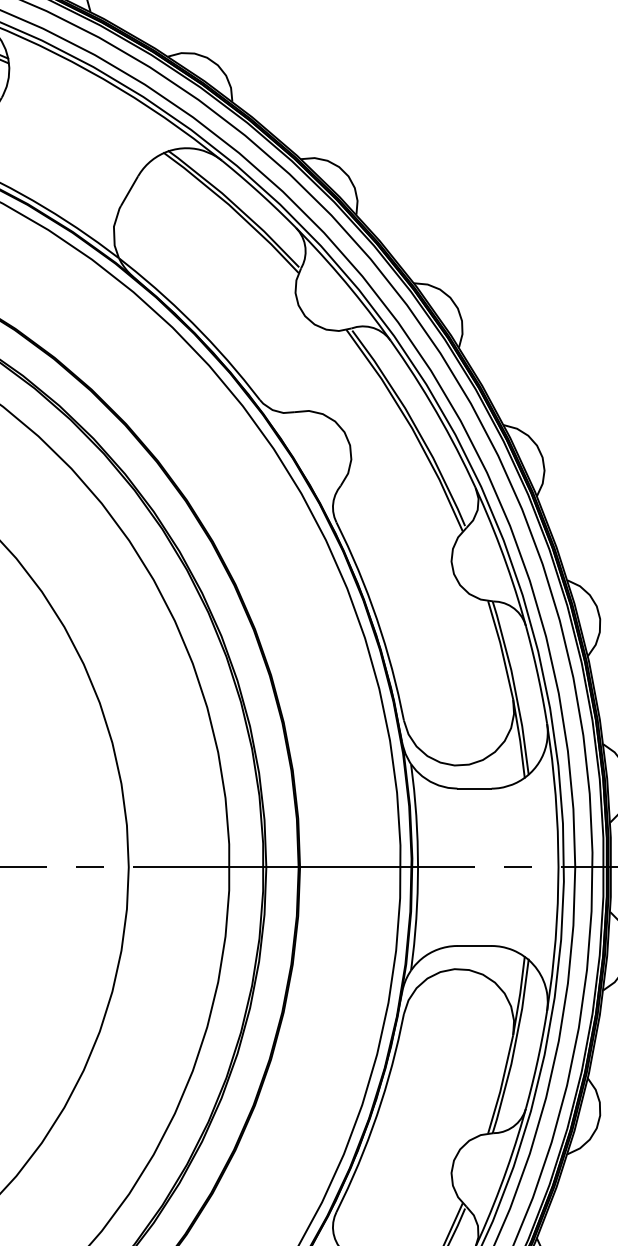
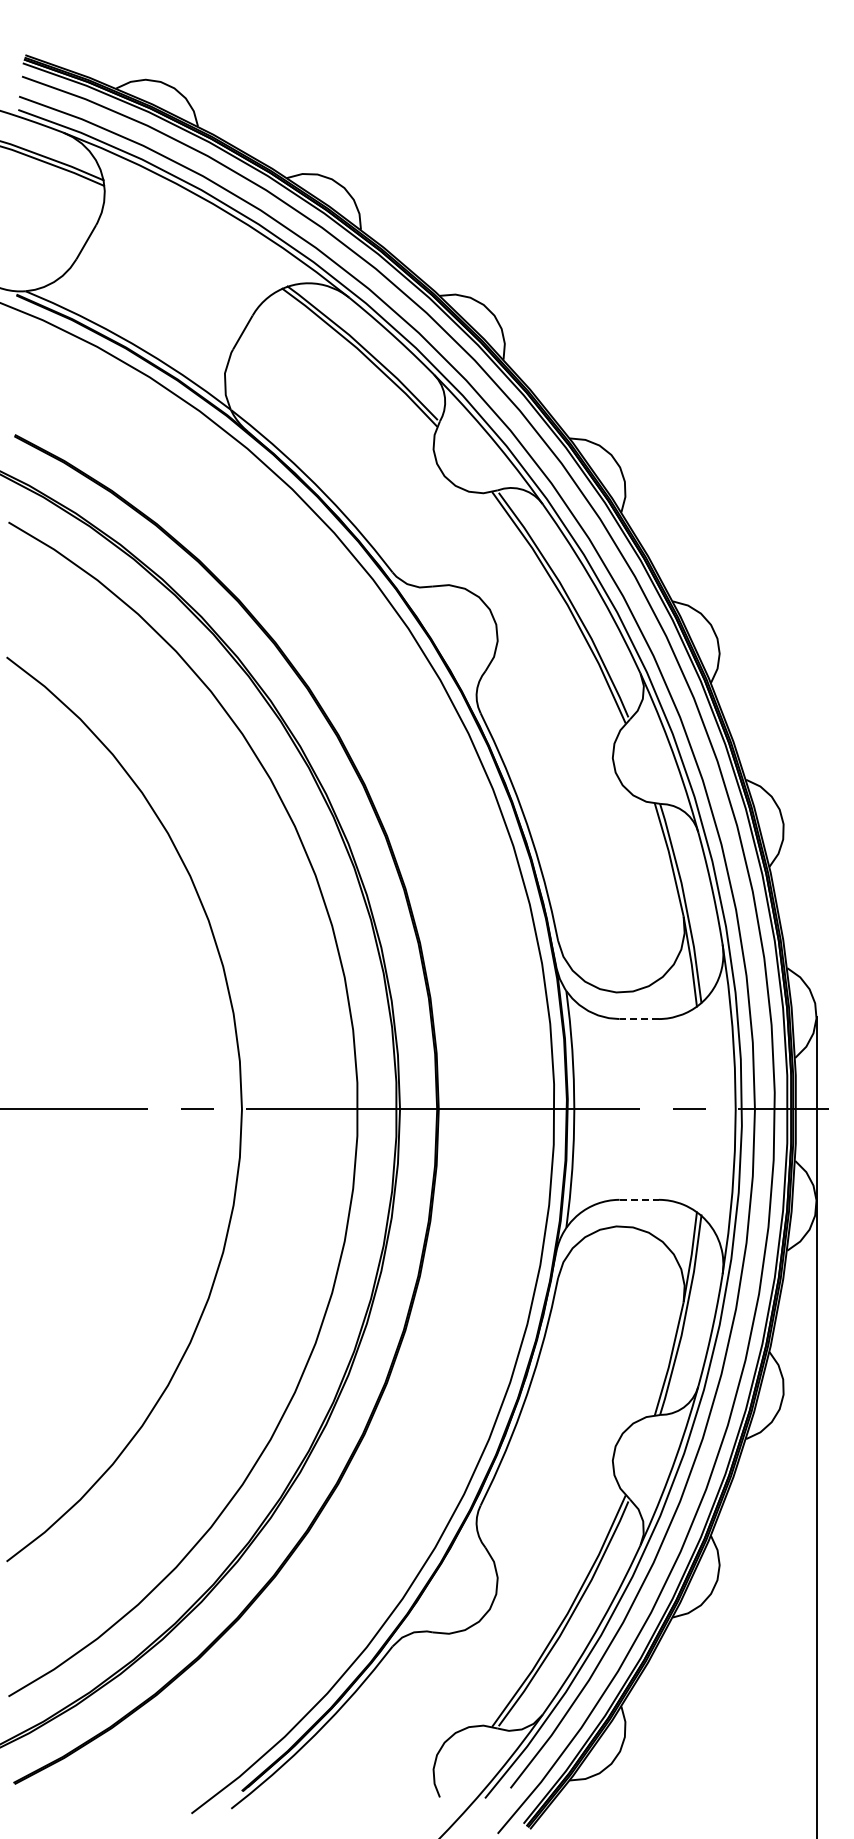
line: (474, 789) -> (639, 1019), solid -> dashed
line: (474, 945) -> (639, 1199), solid -> dashed

